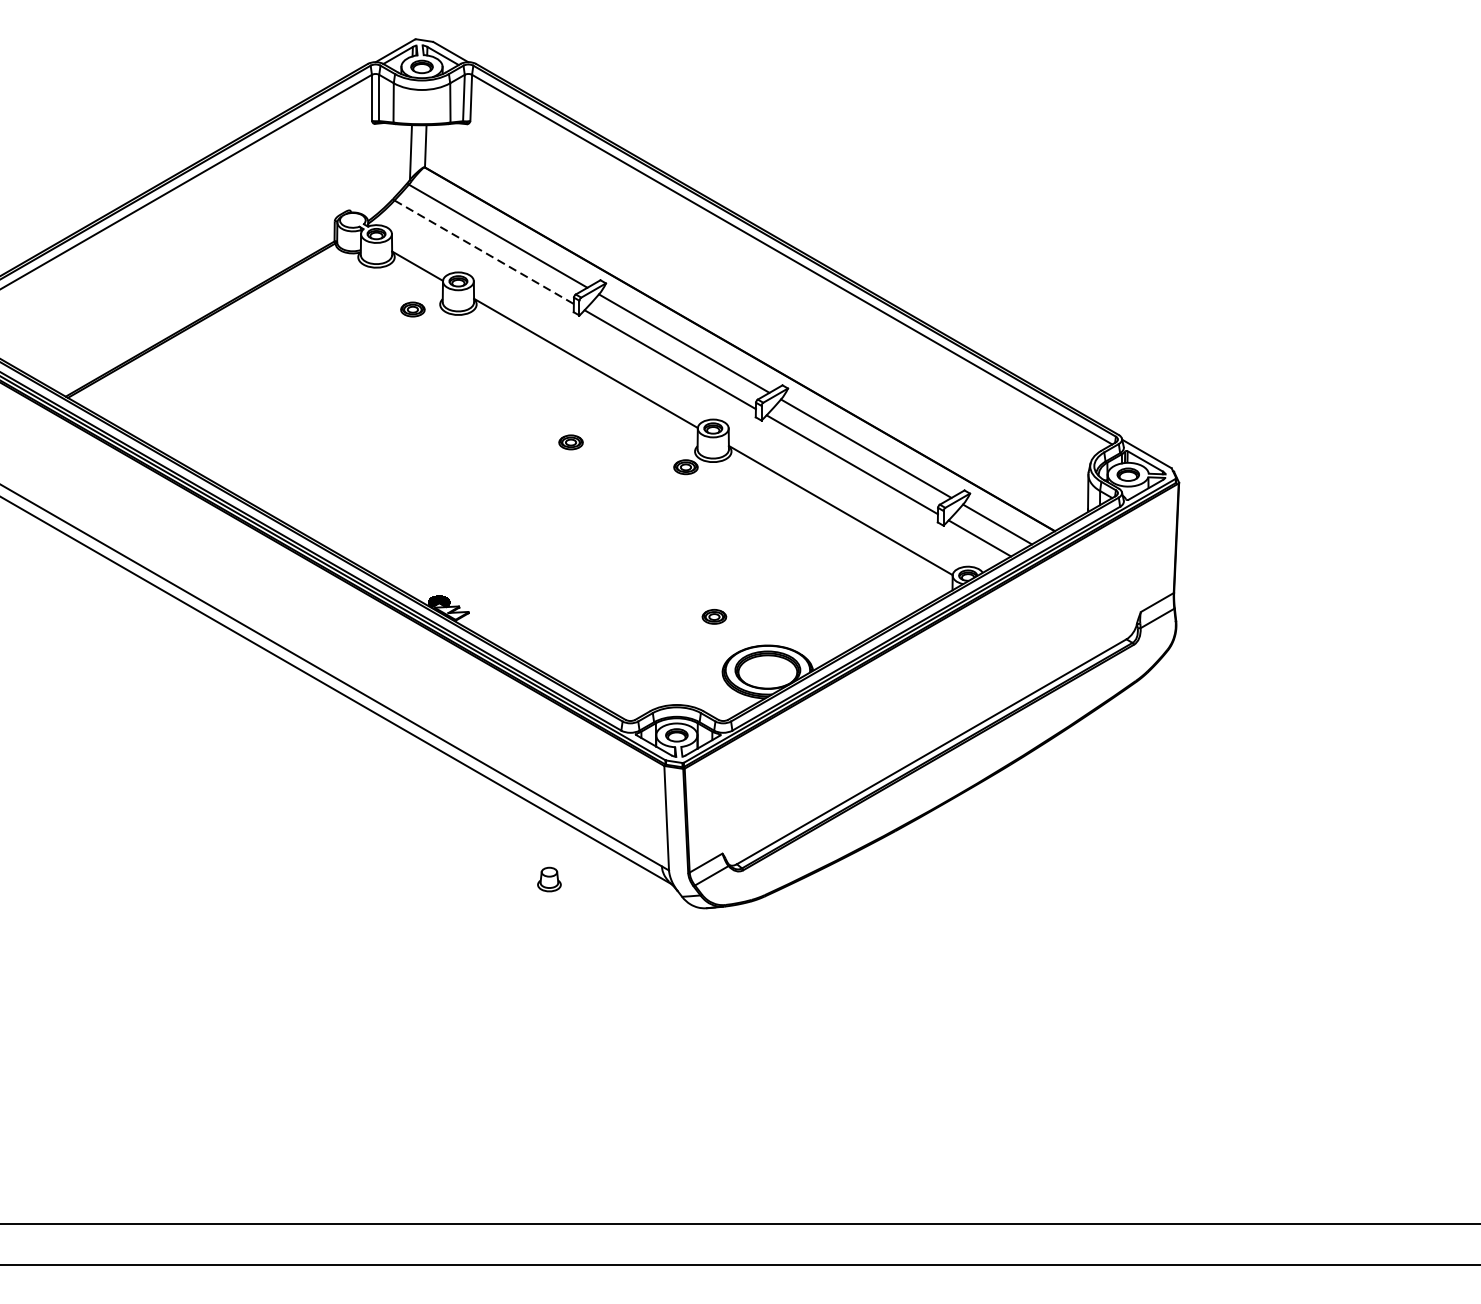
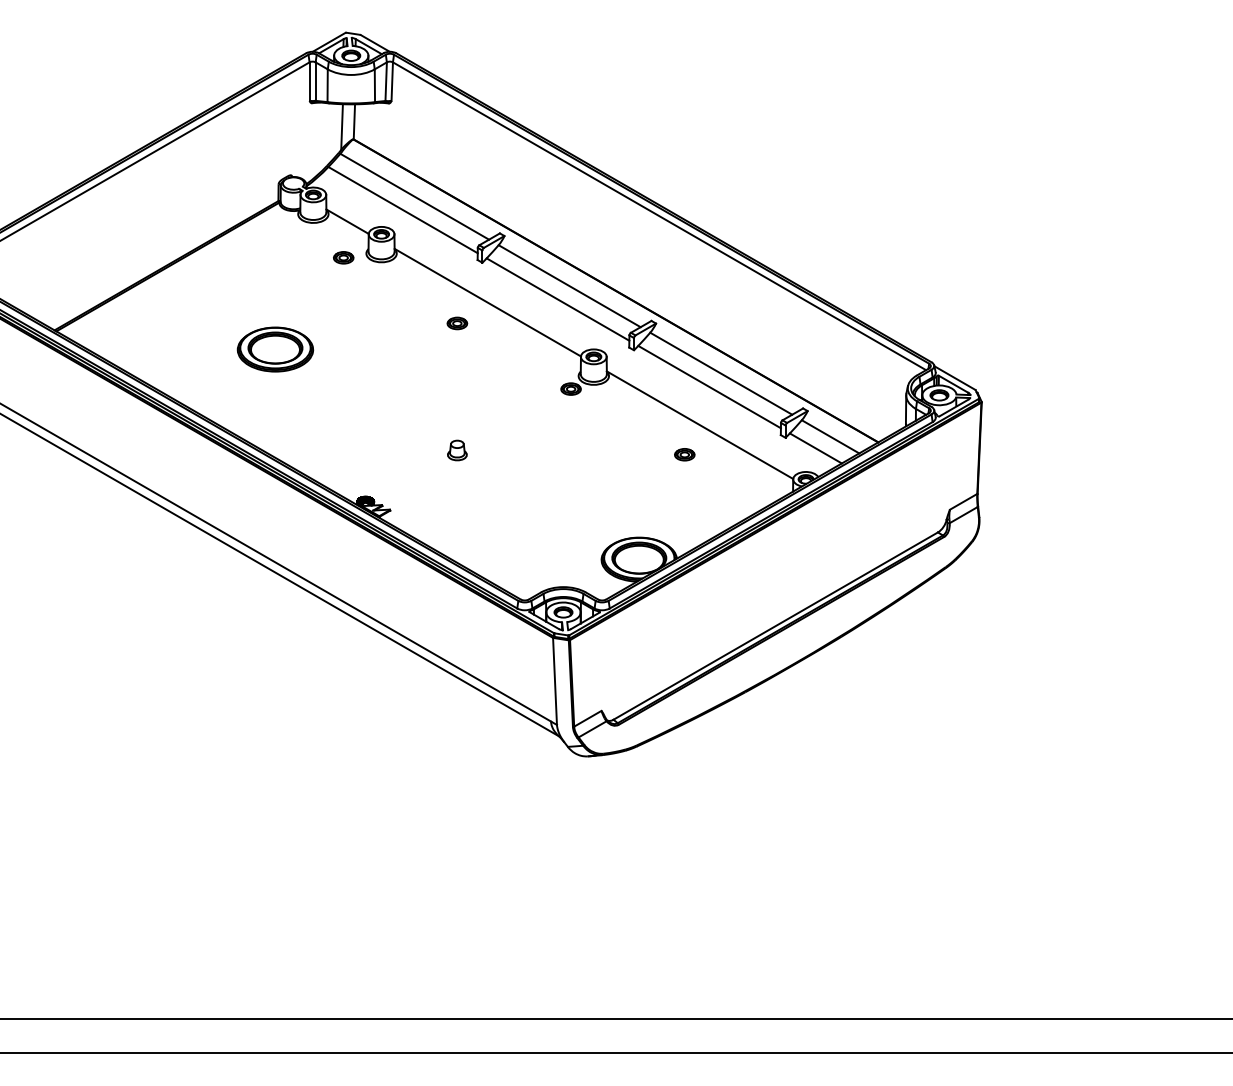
line: (484, 252) -> (403, 210), dashed -> solid
part: (331, 419) -> (275, 349), added
part: (571, 442) -> (457, 323), moved
part: (714, 616) -> (684, 454), moved
part: (549, 879) -> (457, 450), moved

